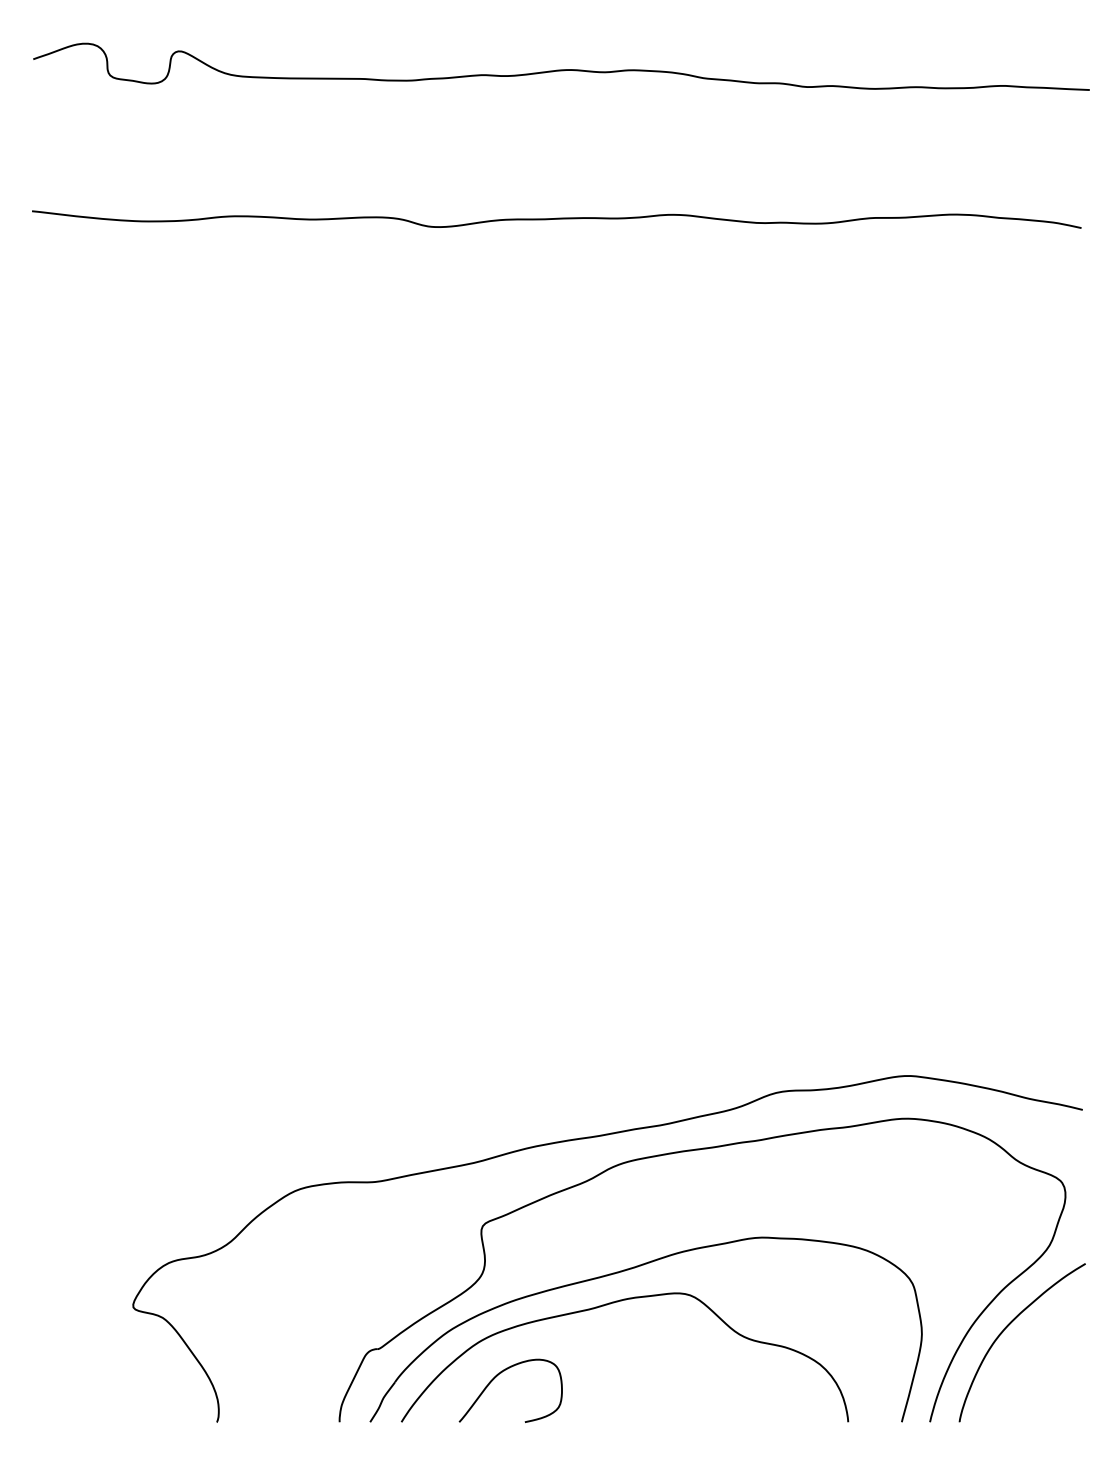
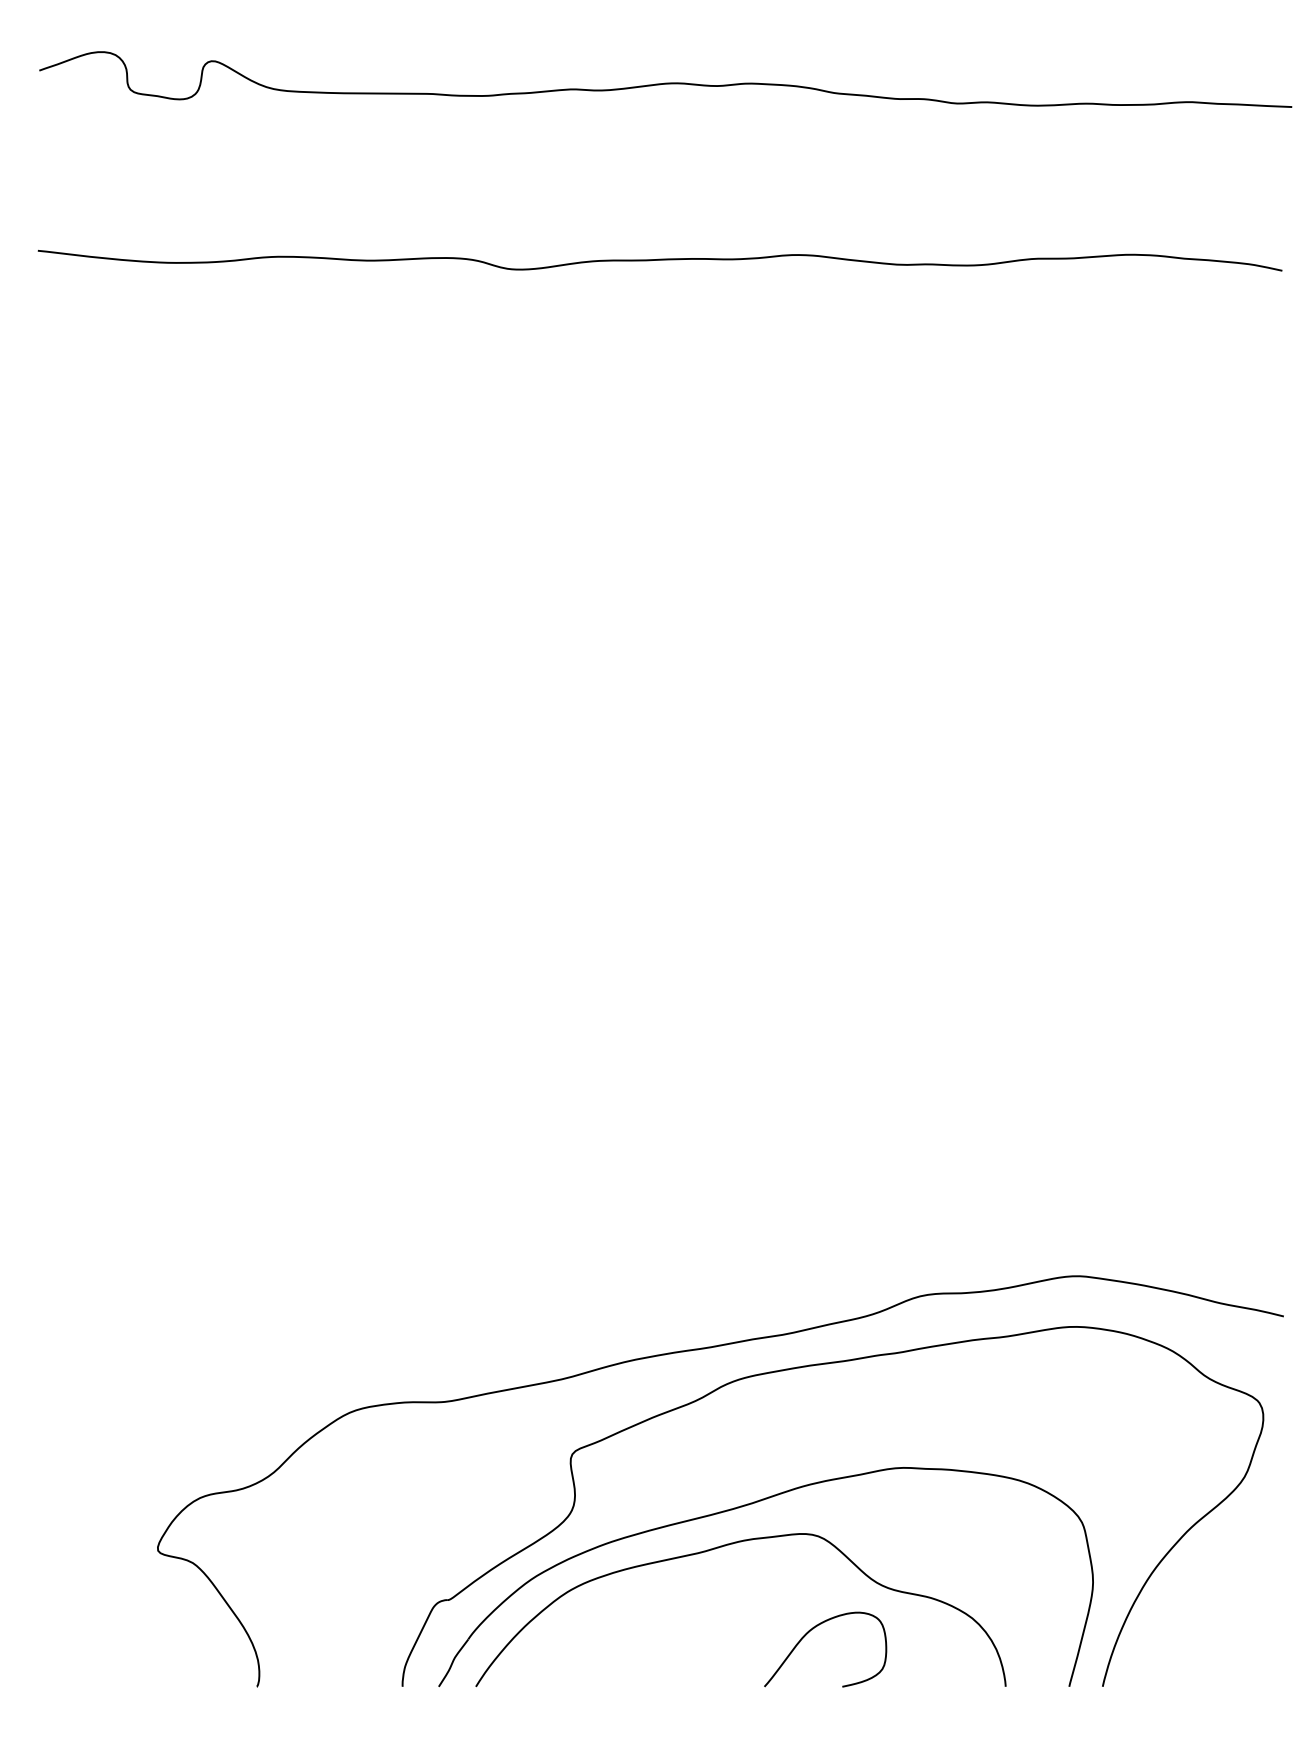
curve: (1007, 1327) -> (1194, 1574), removed
curve: (500, 1373) -> (813, 1629), moved

